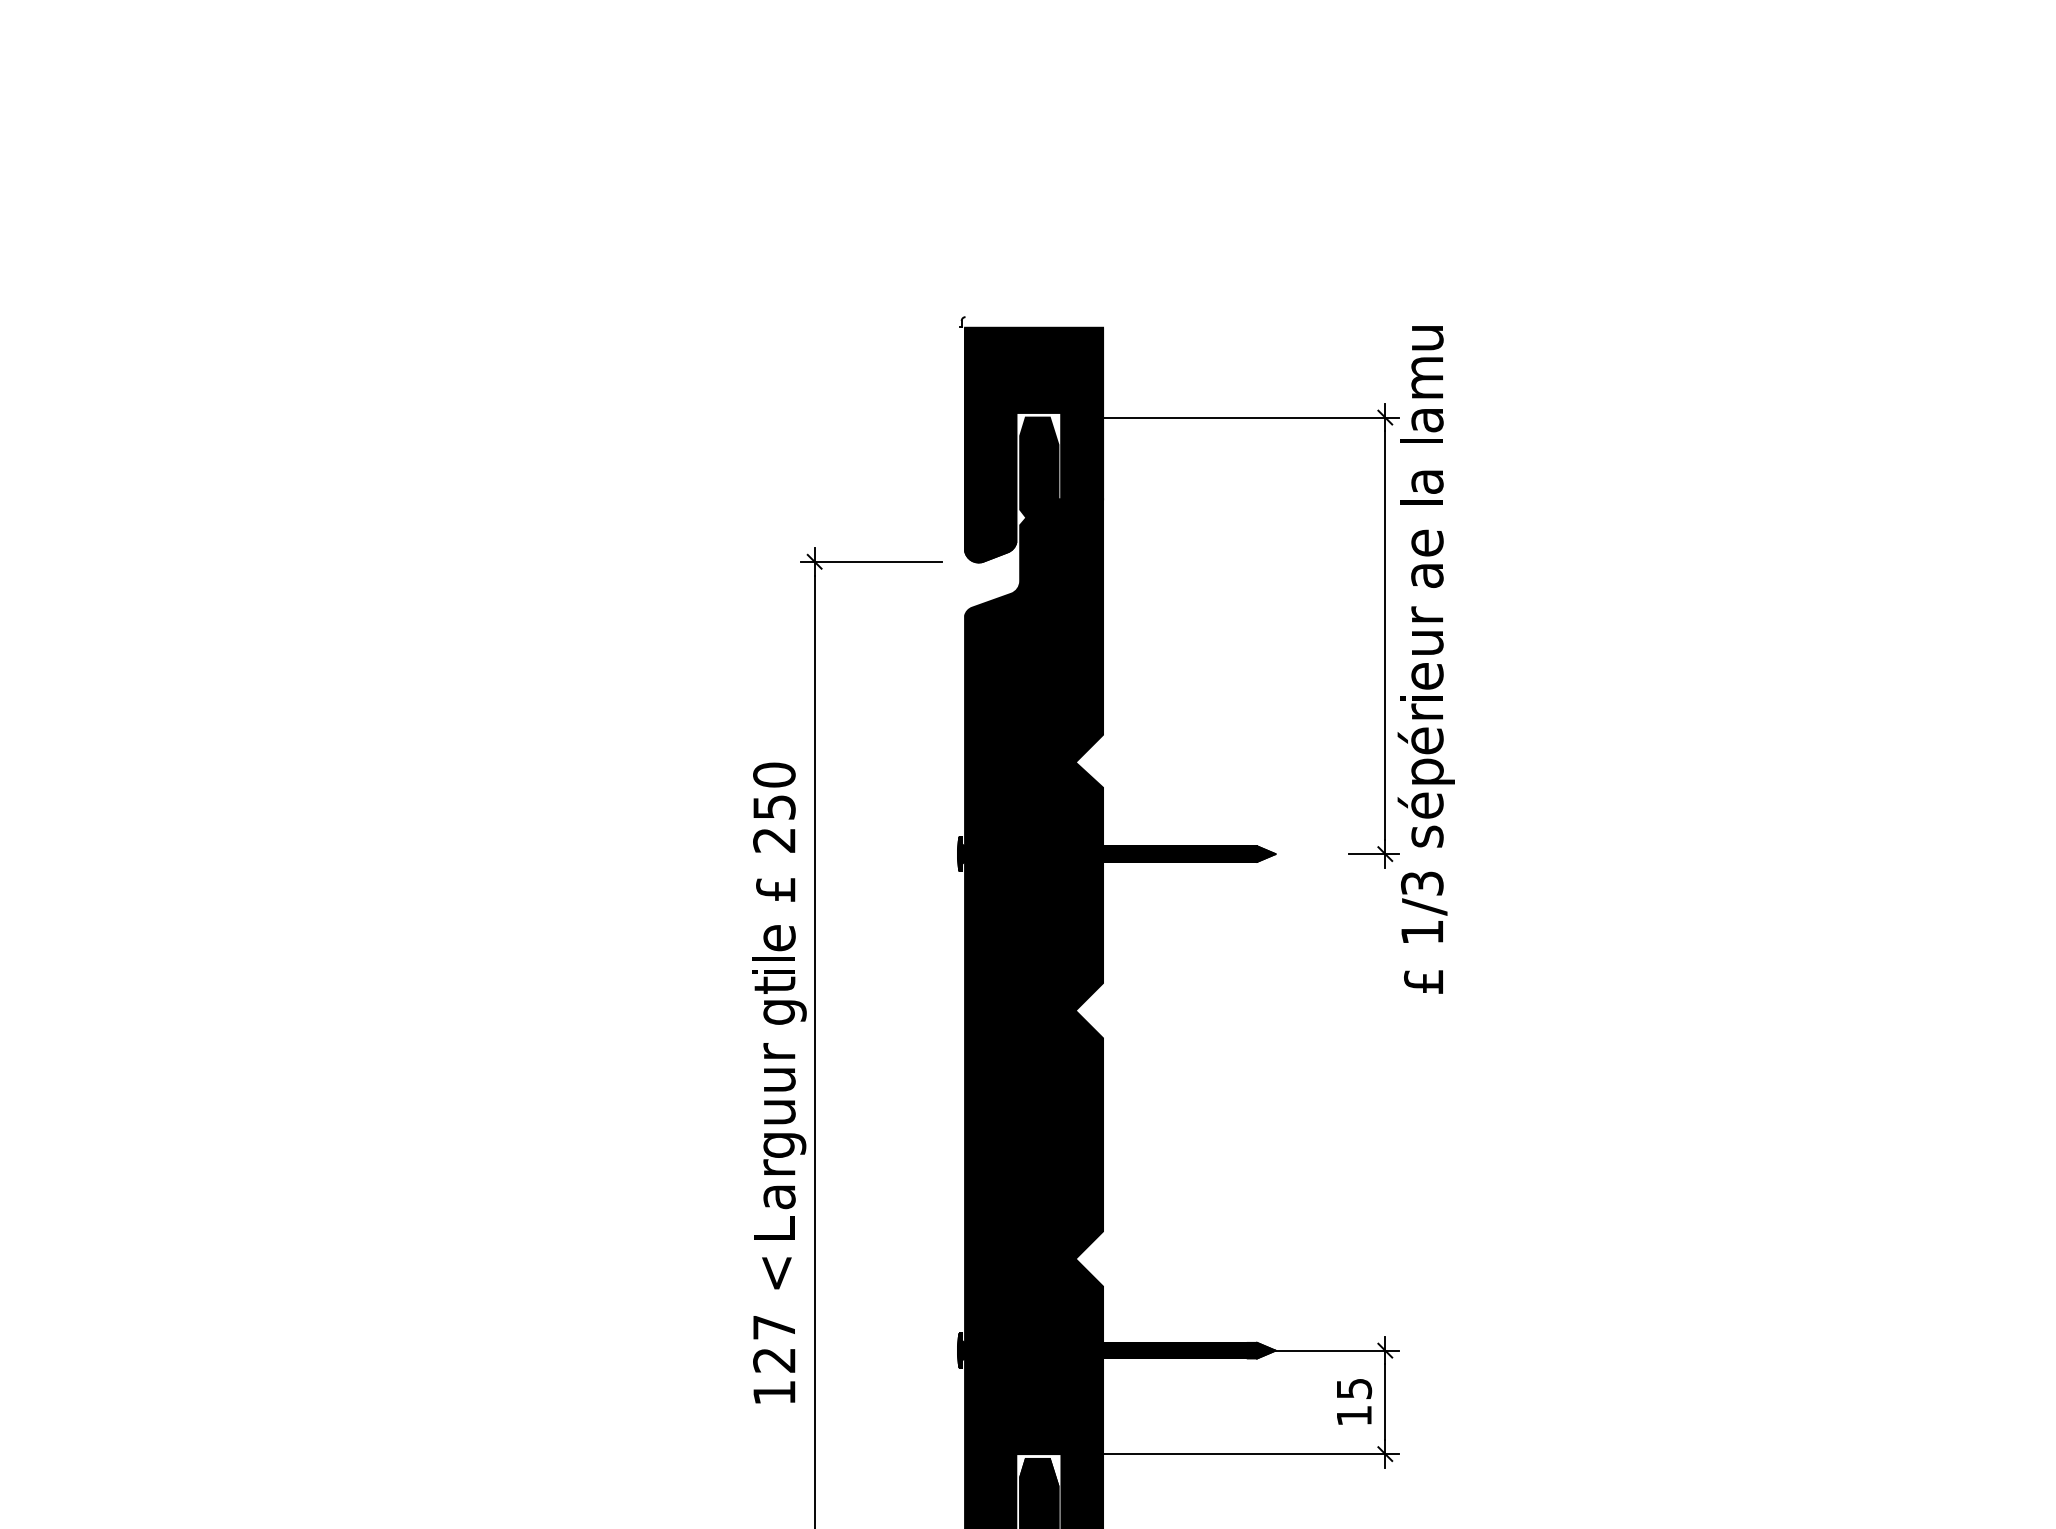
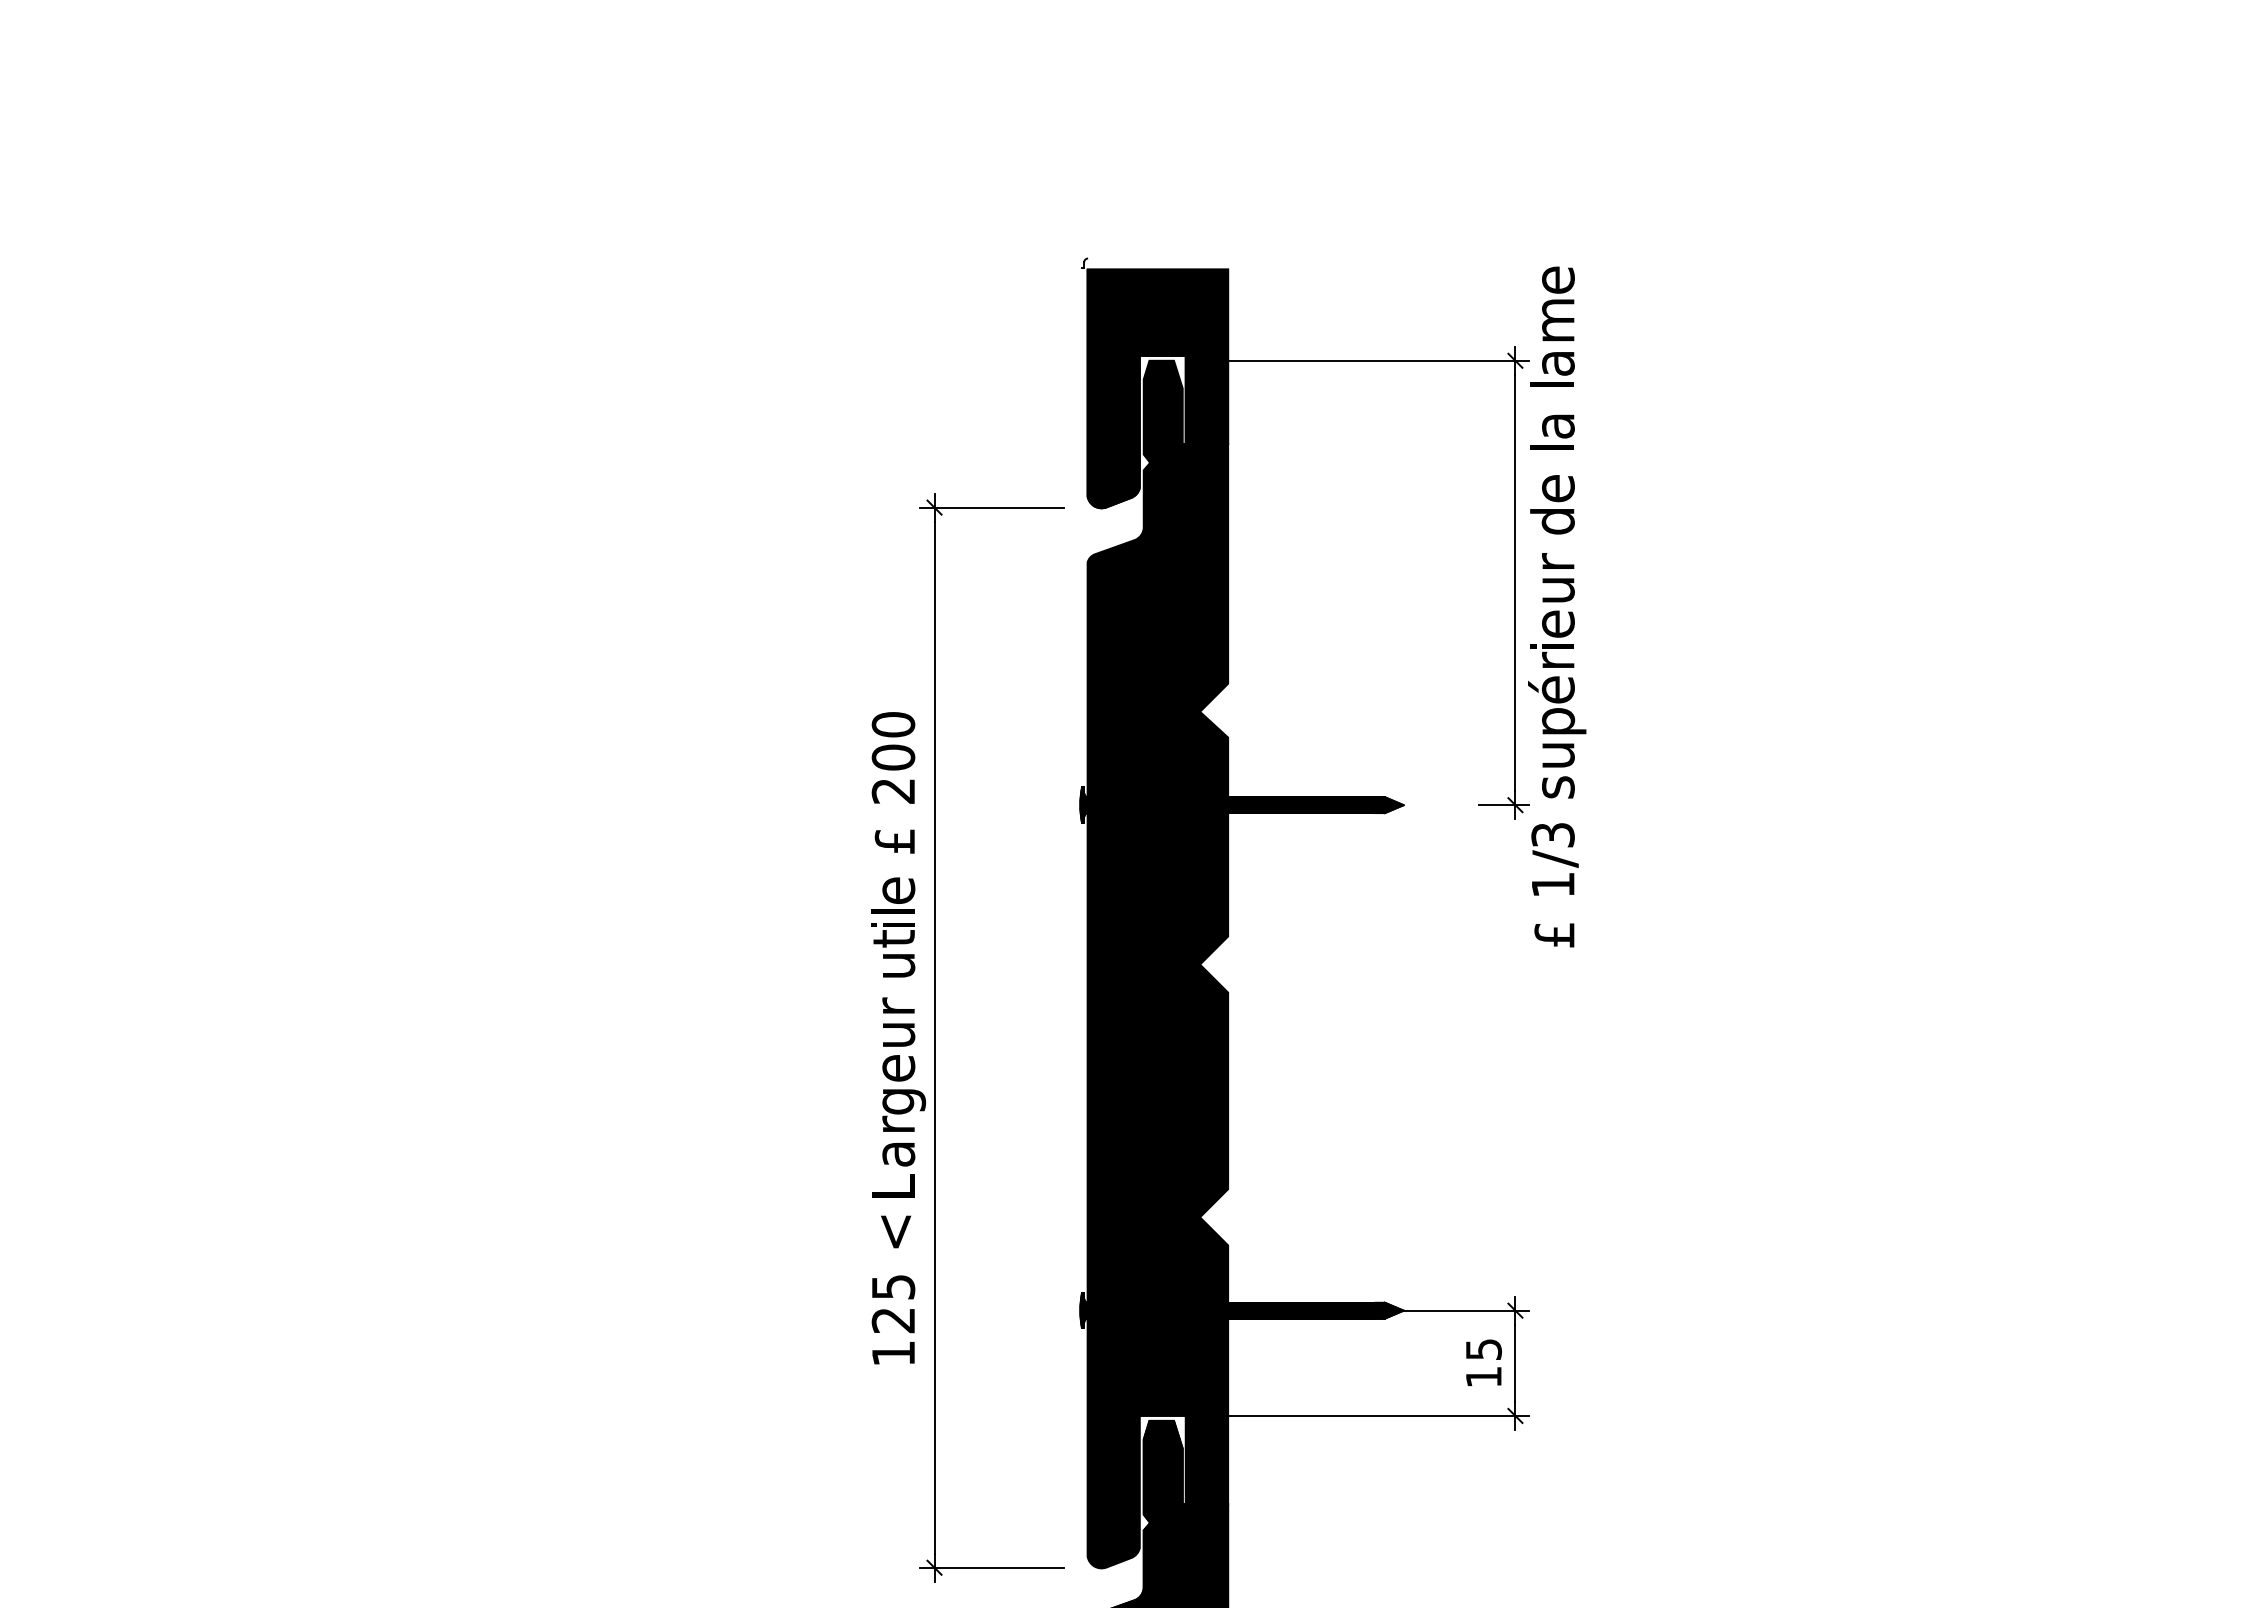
text: (1427, 337) -> (1558, 279), u -> e
text: (1421, 575) -> (1552, 521), a -> d
text: (1420, 805) -> (1551, 755), é -> u
text: (774, 807) -> (893, 757), 5 -> 0
text: (785, 1012) -> (904, 966), g -> u
text: (779, 1112) -> (898, 1068), u -> e
text: (774, 1327) -> (893, 1287), 7 -> 5

